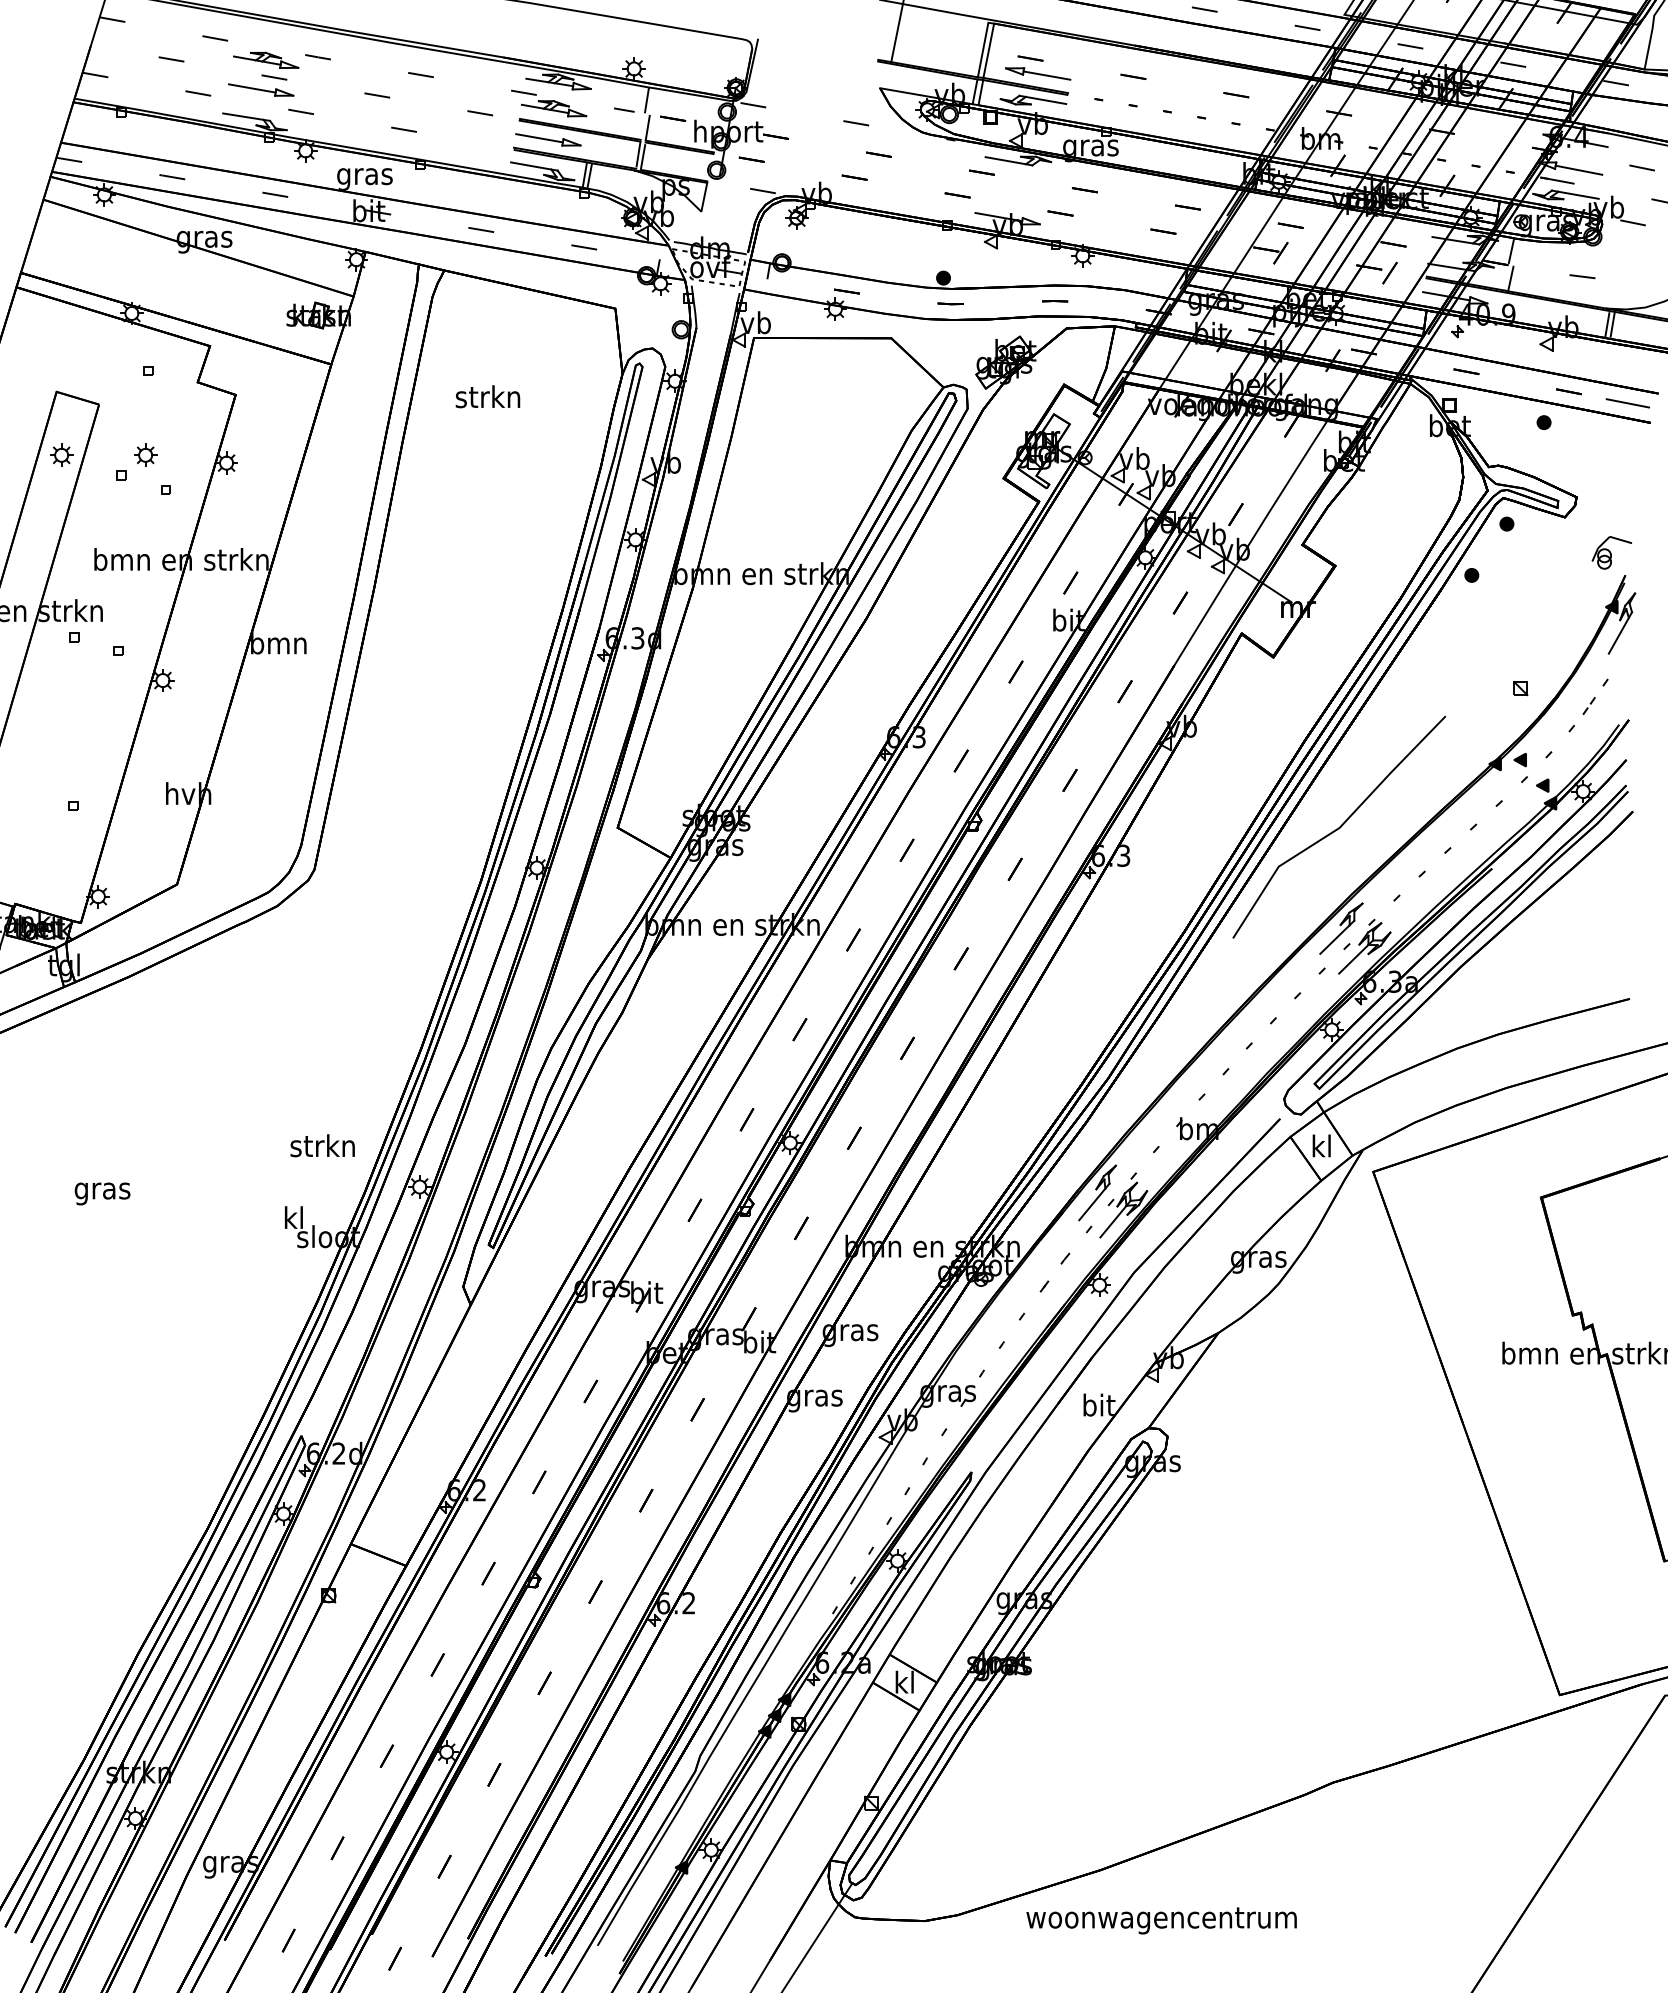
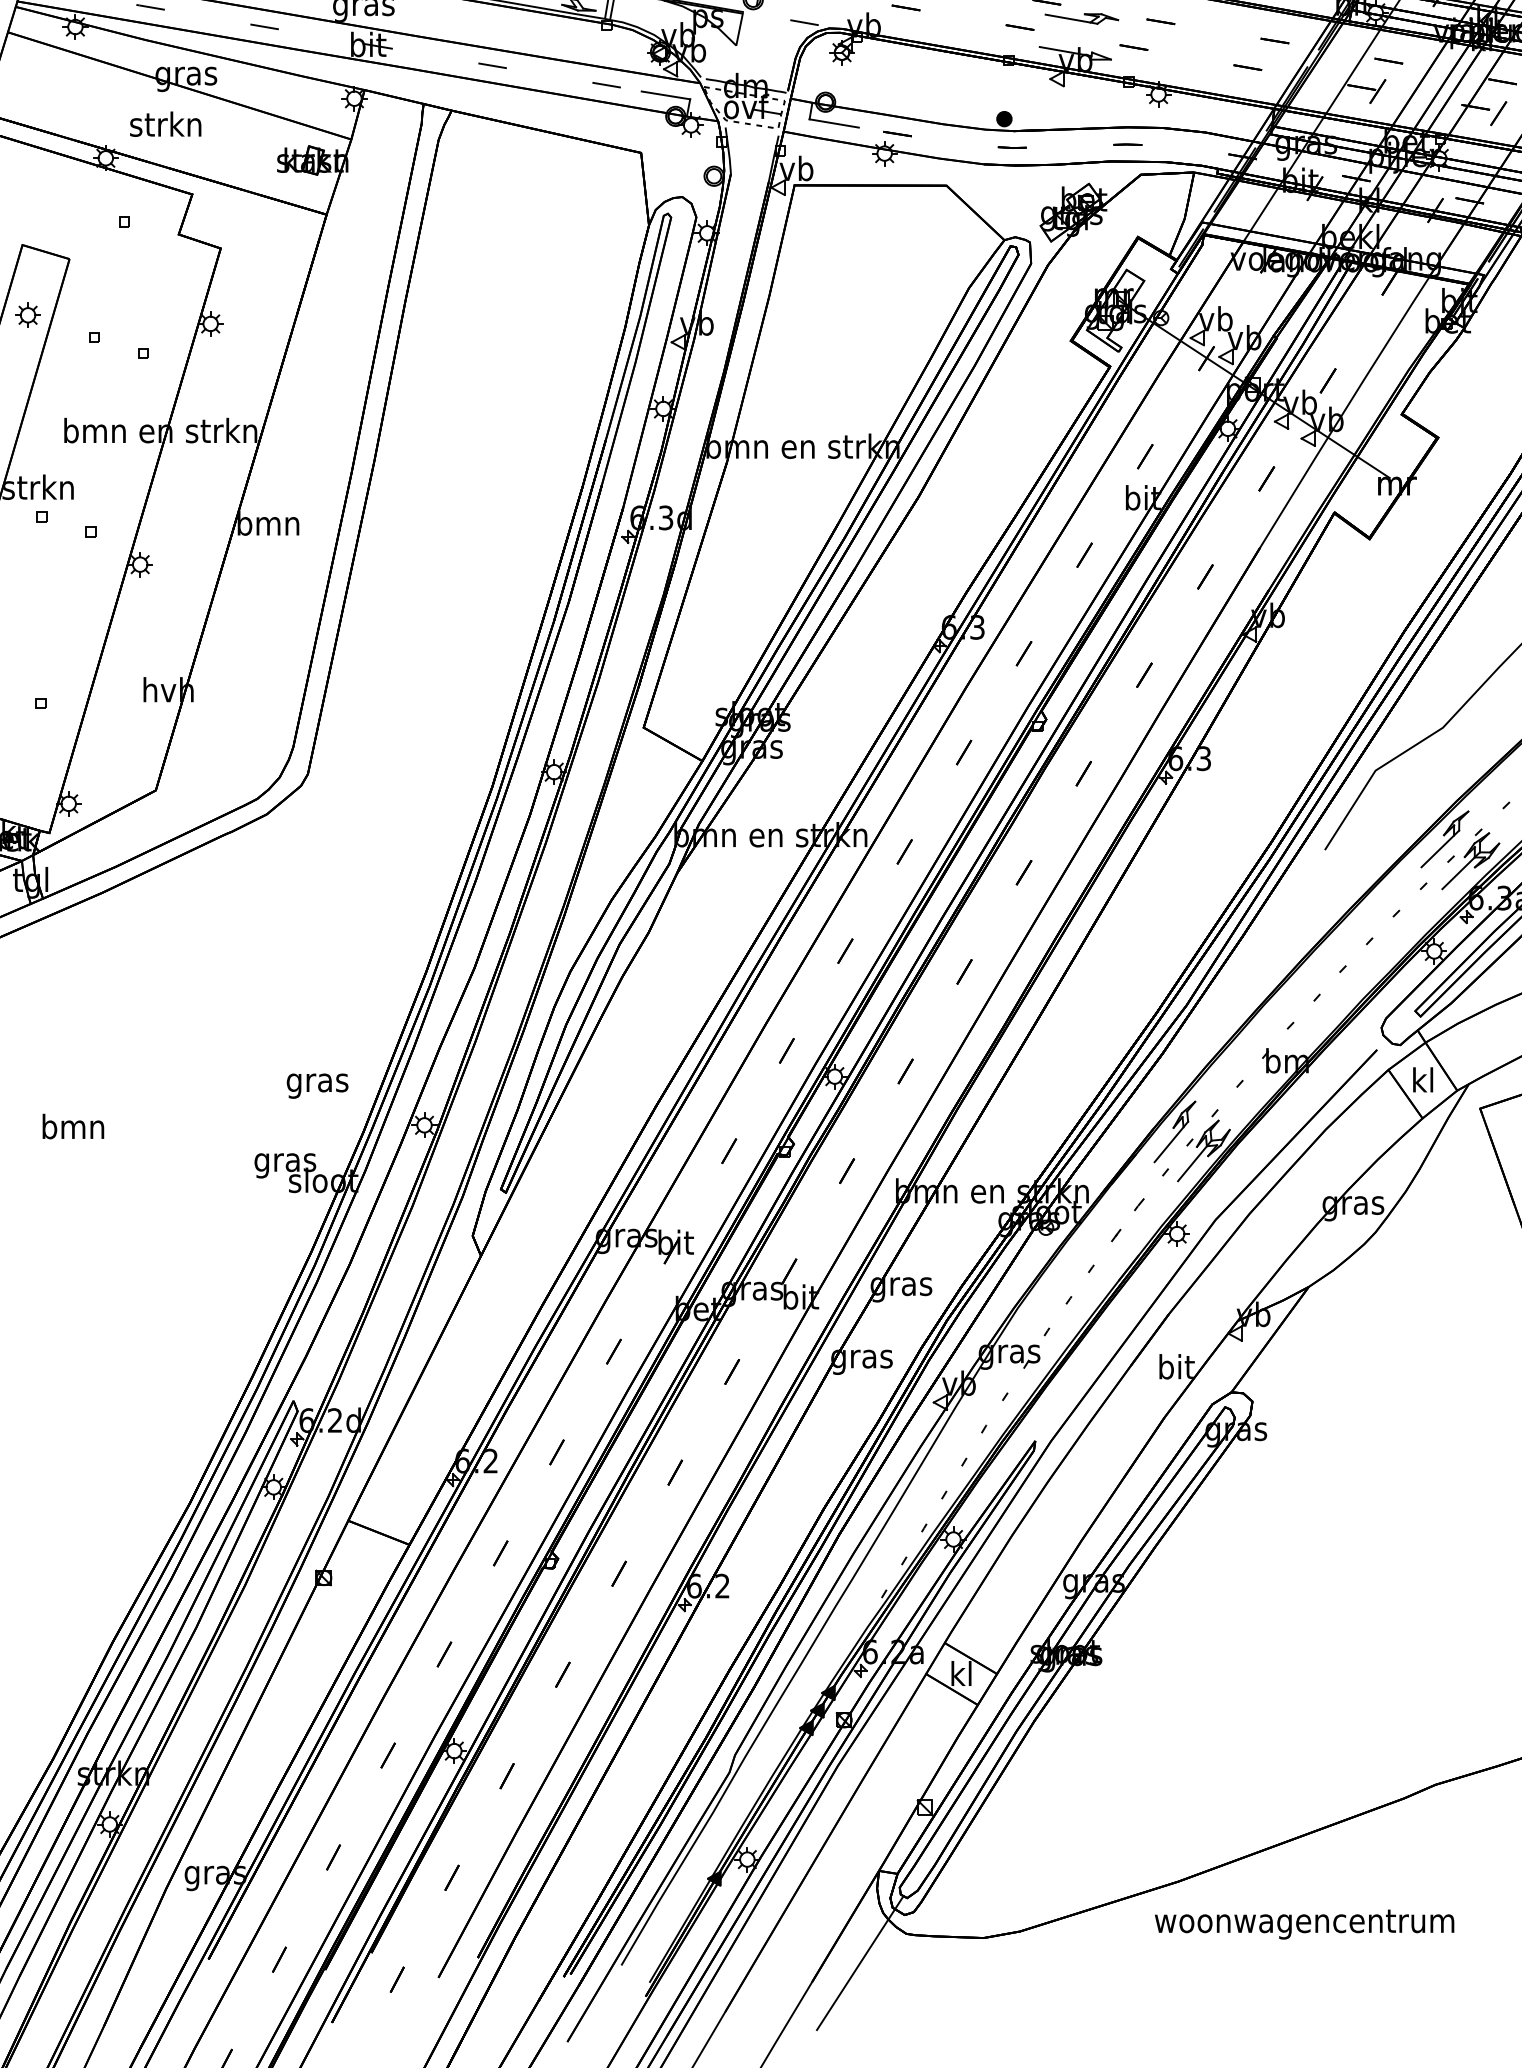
part: (1013, 187) -> (1081, 18), added
line: (637, 256) -> (665, 95), added
line: (789, 281) -> (833, 122), added
text: (487, 396) -> (165, 123), moved
part: (145, 454) -> (120, 314), removed
text: (322, 1148) -> (316, 1082), strkn -> gras
text: (102, 1190) -> (73, 1129), gras -> bmn
text: (293, 1220) -> (284, 1162), kl -> gras
text: (1161, 1920) -> (1304, 1924), moved

